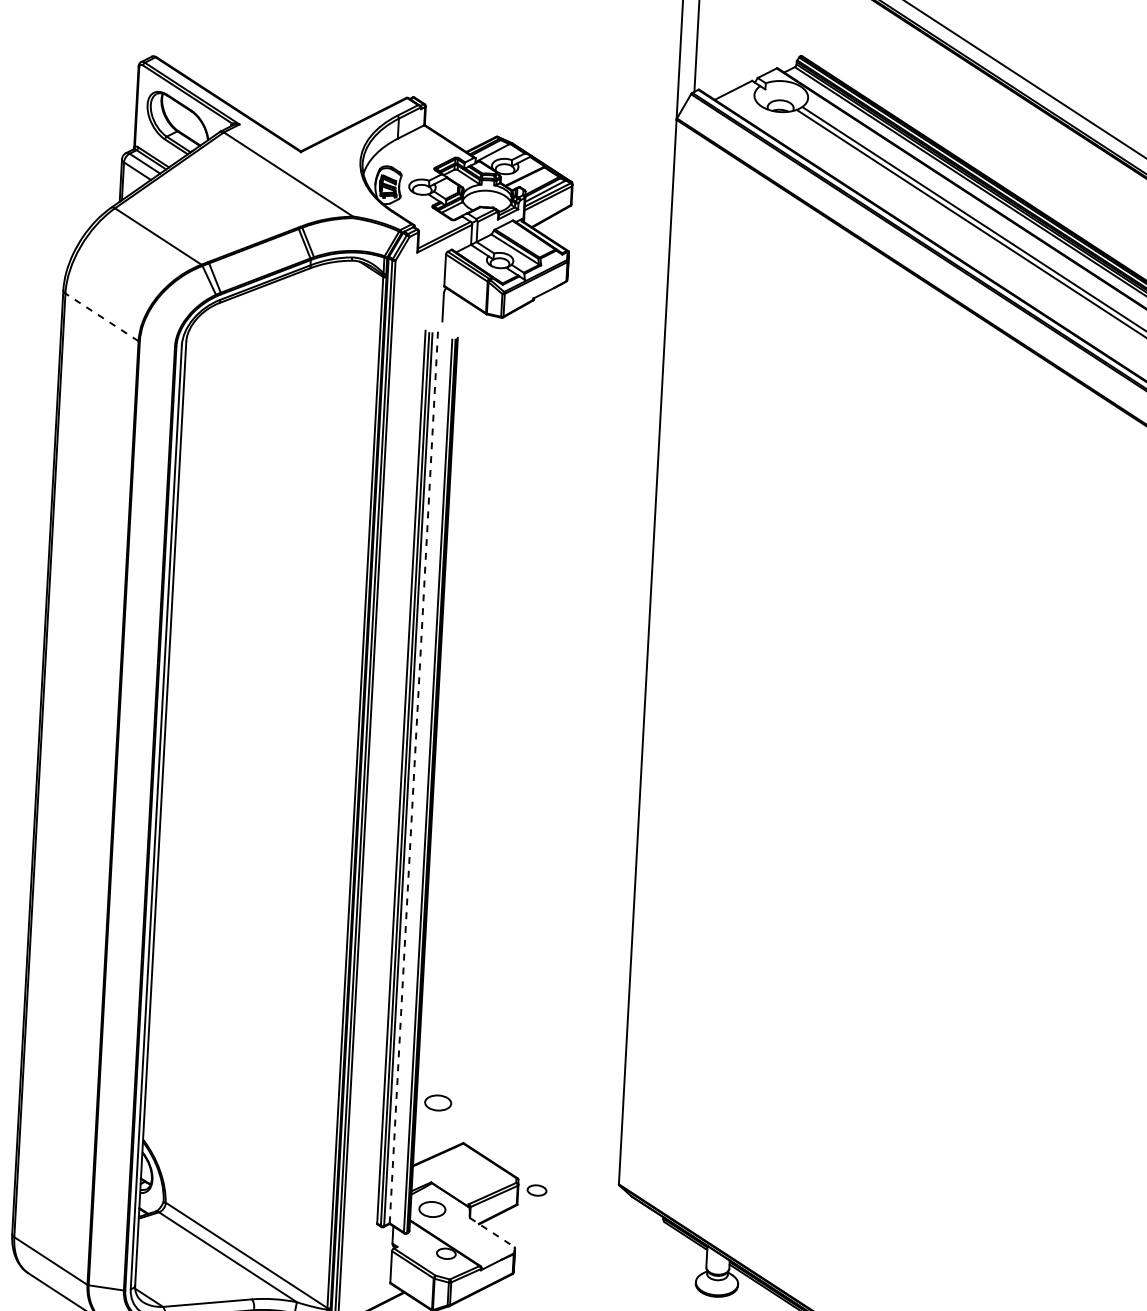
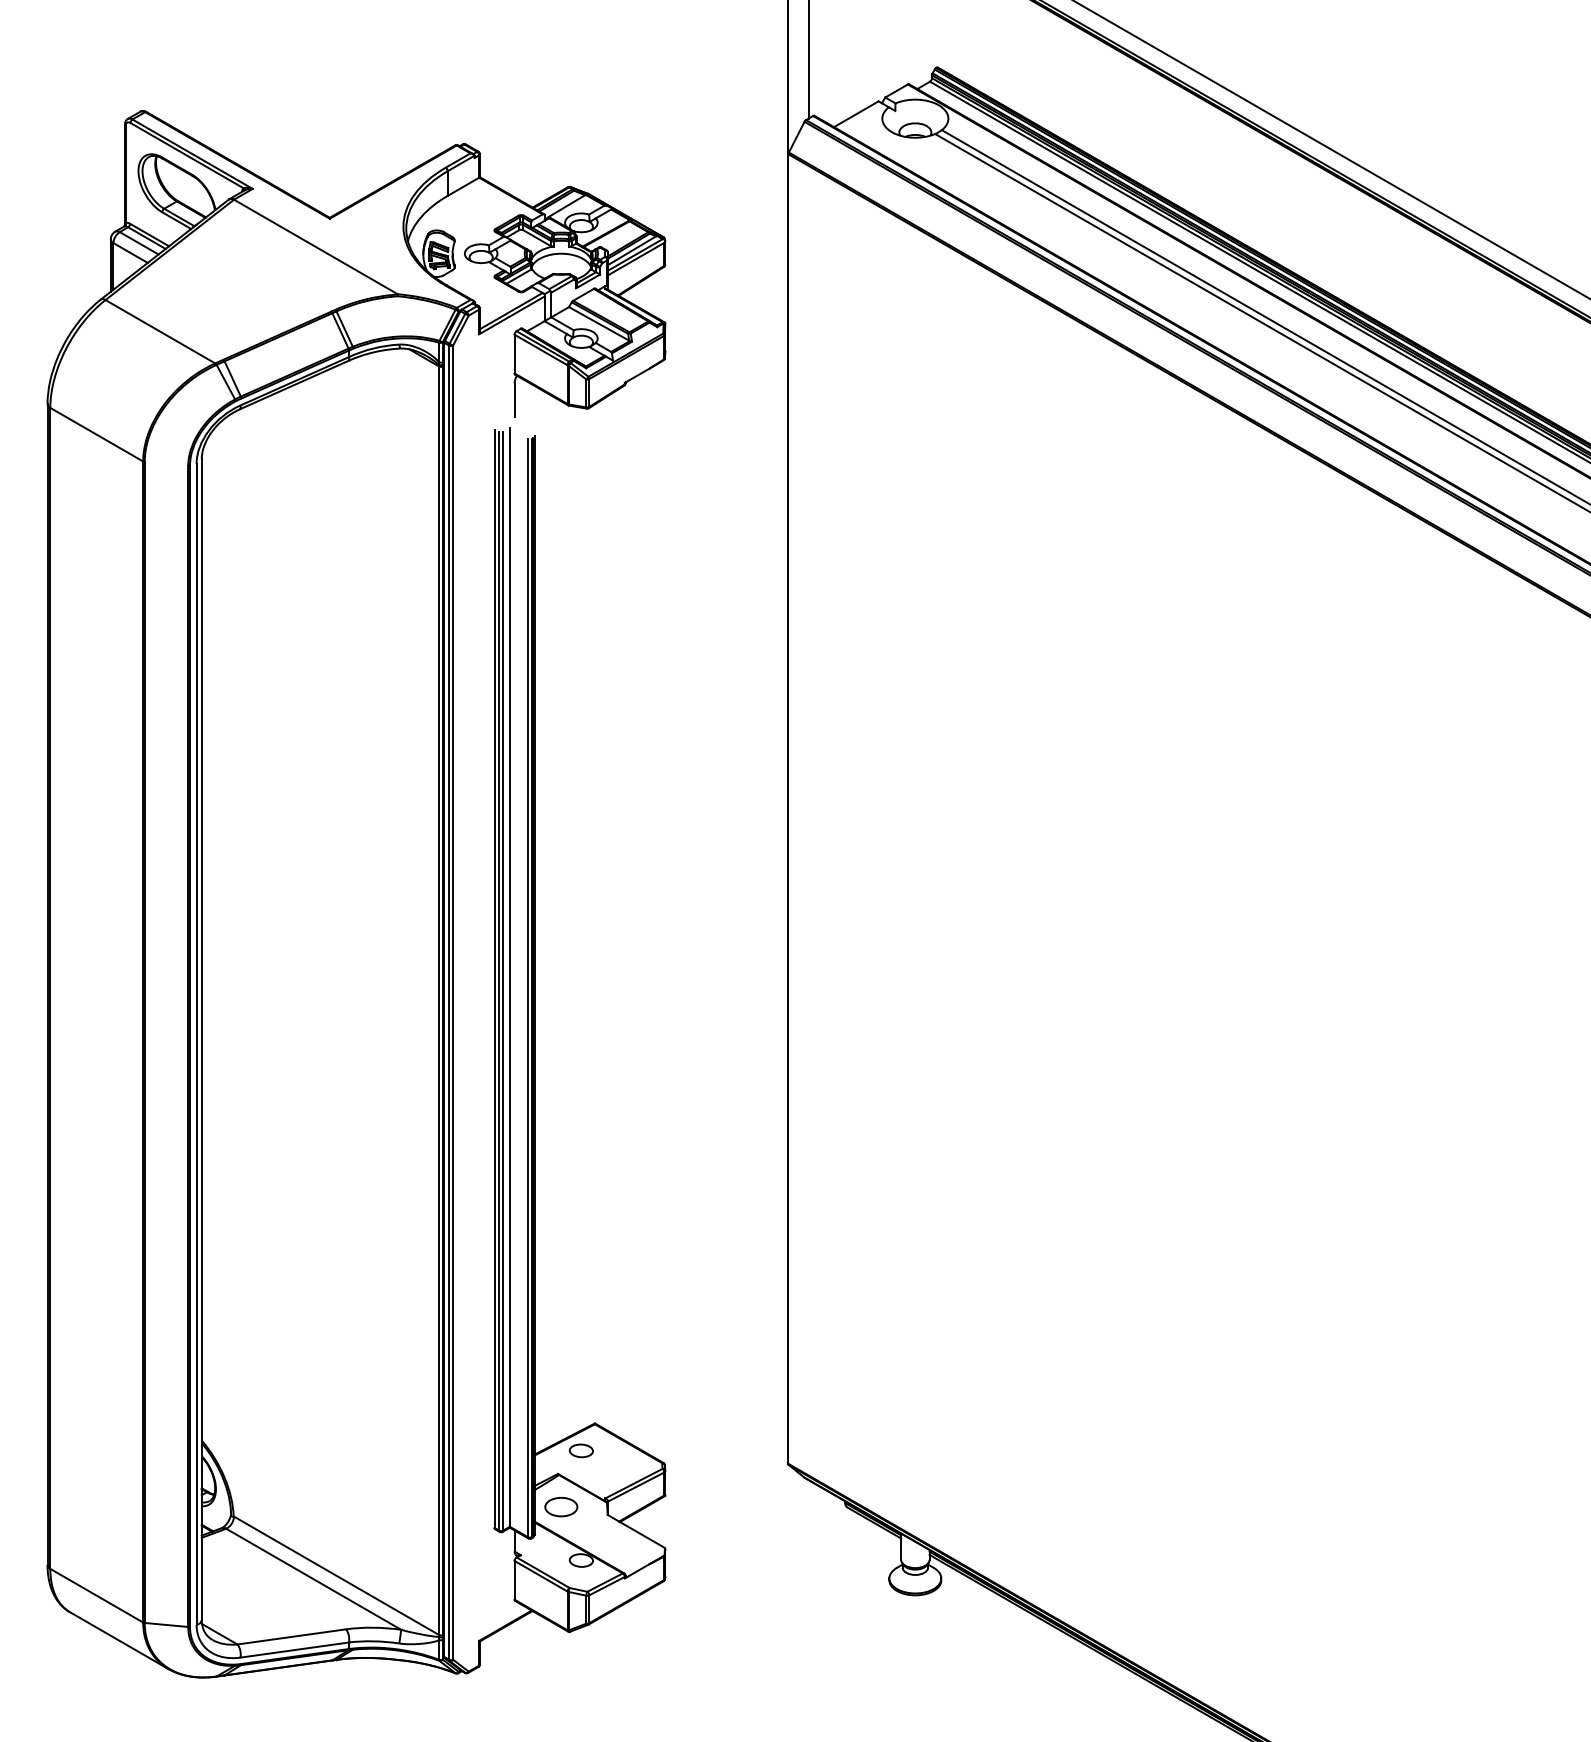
line: (101, 317) -> (96, 434), dashed -> solid
line: (413, 776) -> (509, 977), dashed -> solid
part: (438, 1103) -> (561, 1376), removed
part: (536, 1190) -> (580, 1450), moved
line: (491, 1232) -> (635, 1531), dashed -> solid

